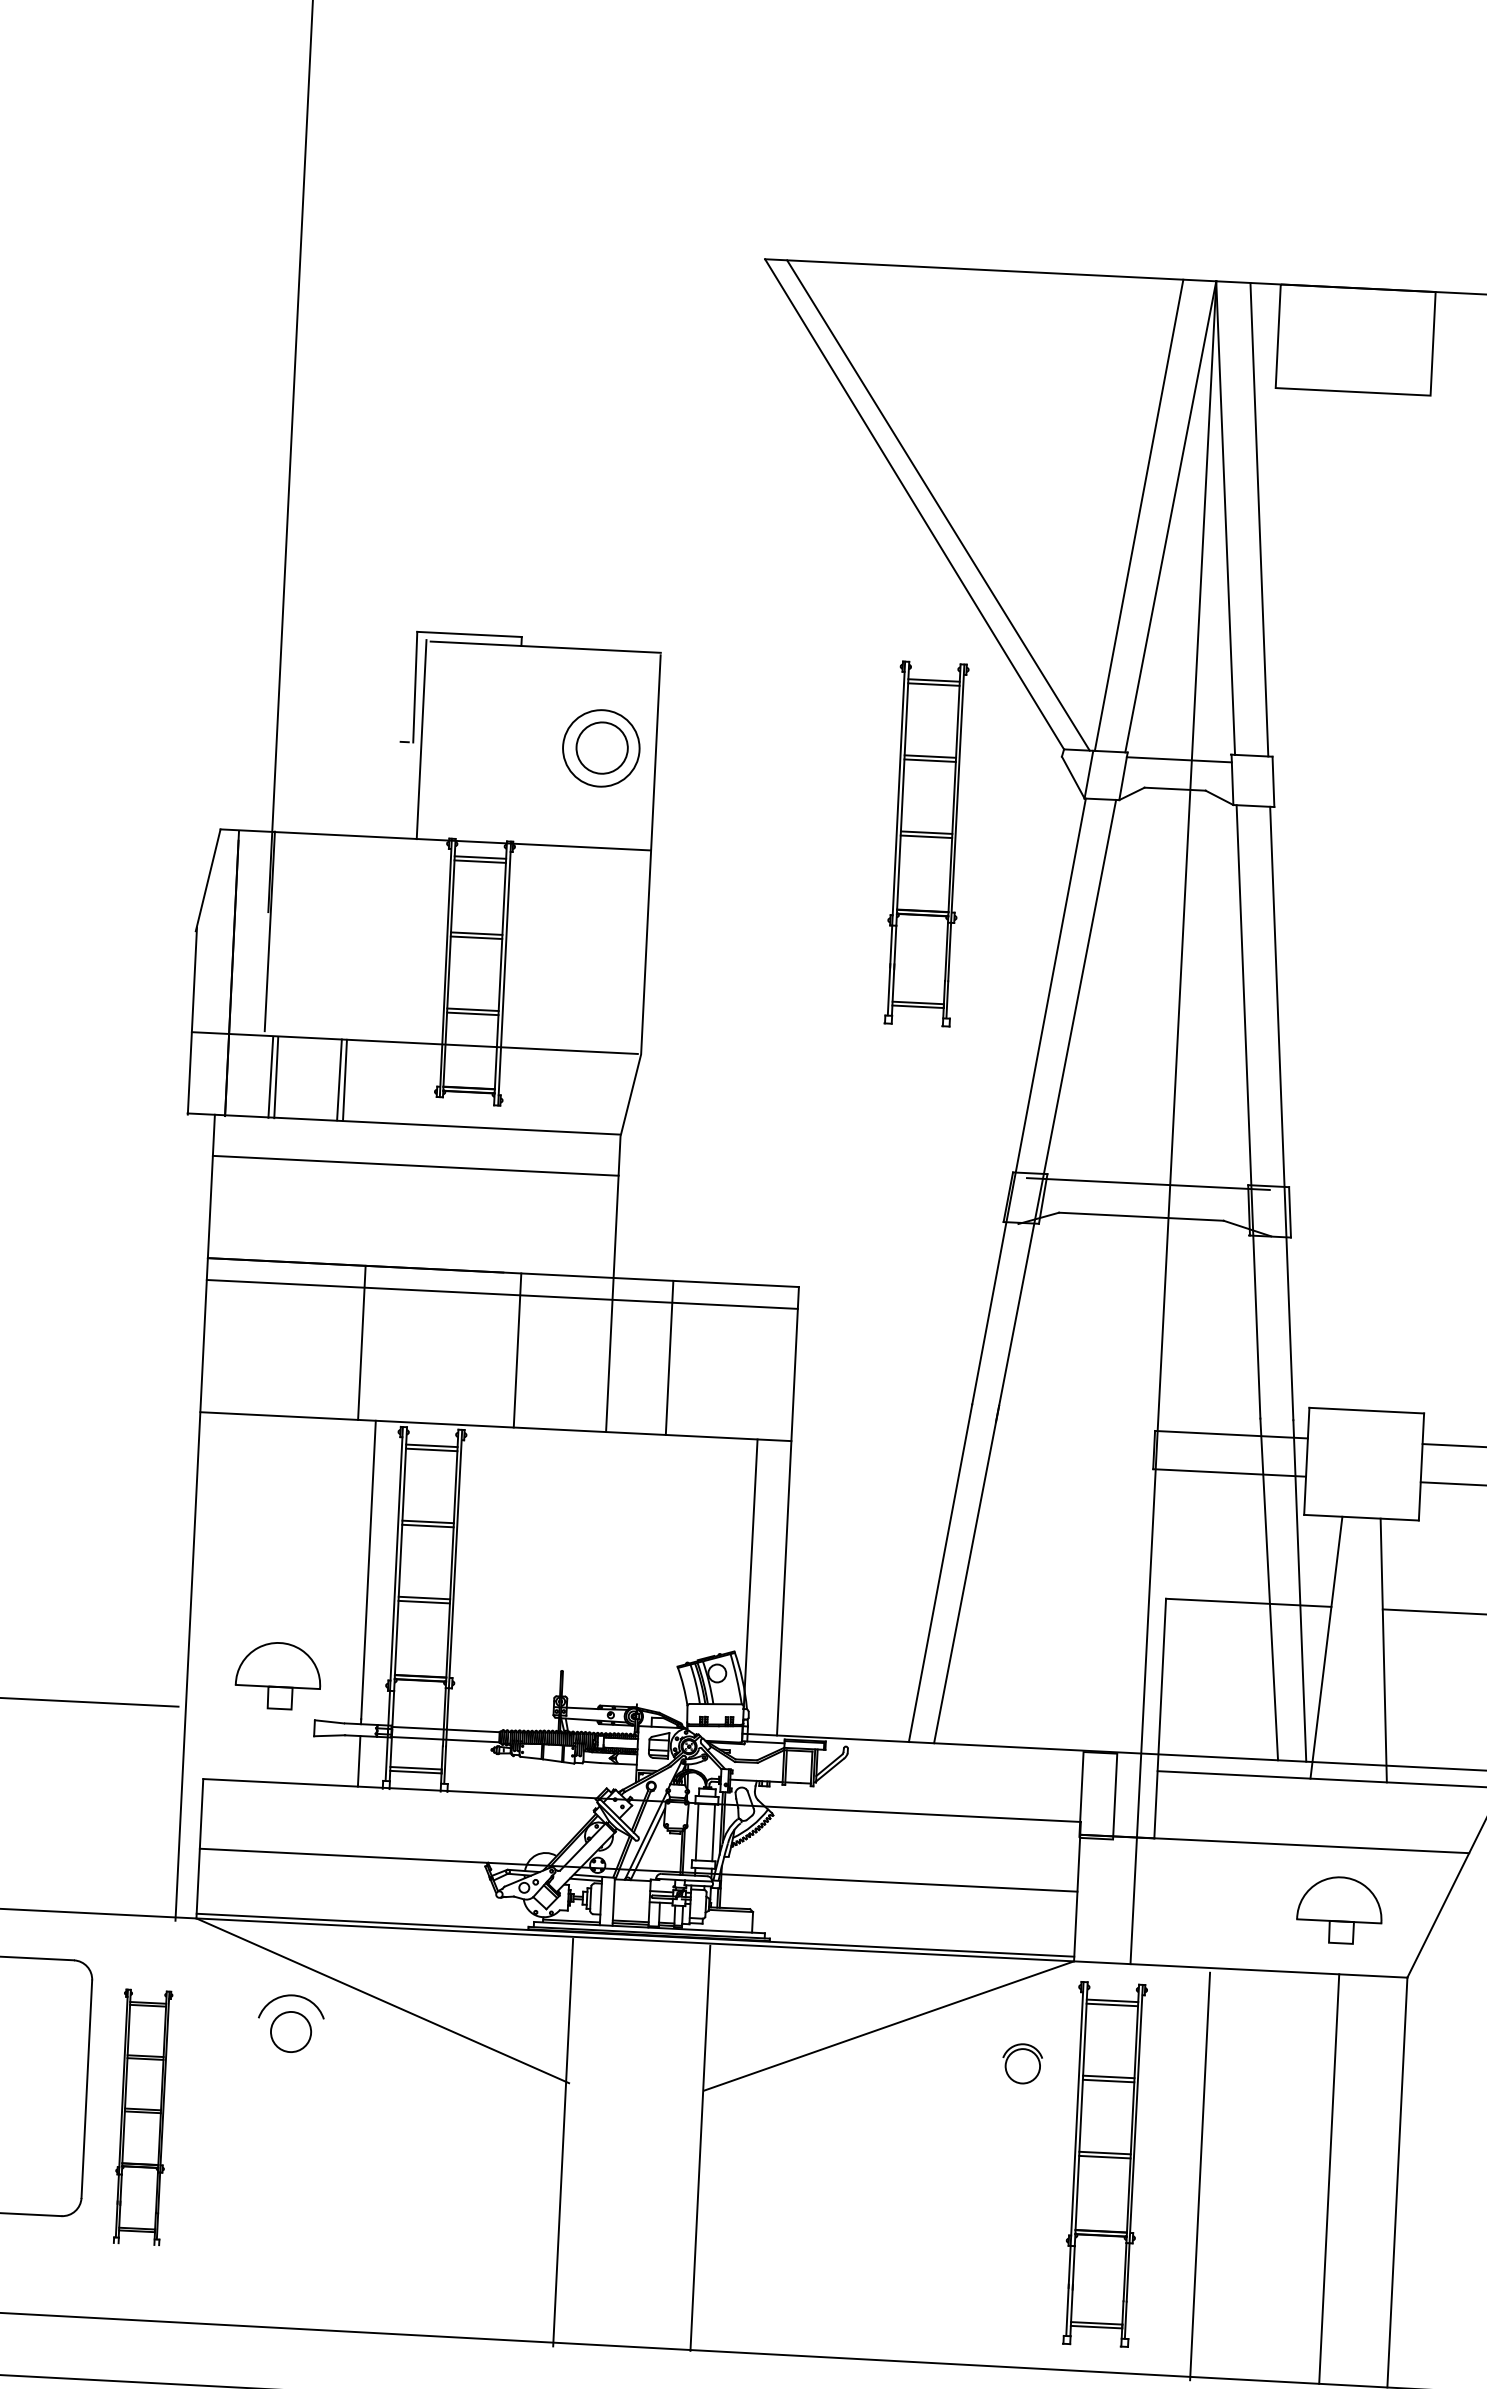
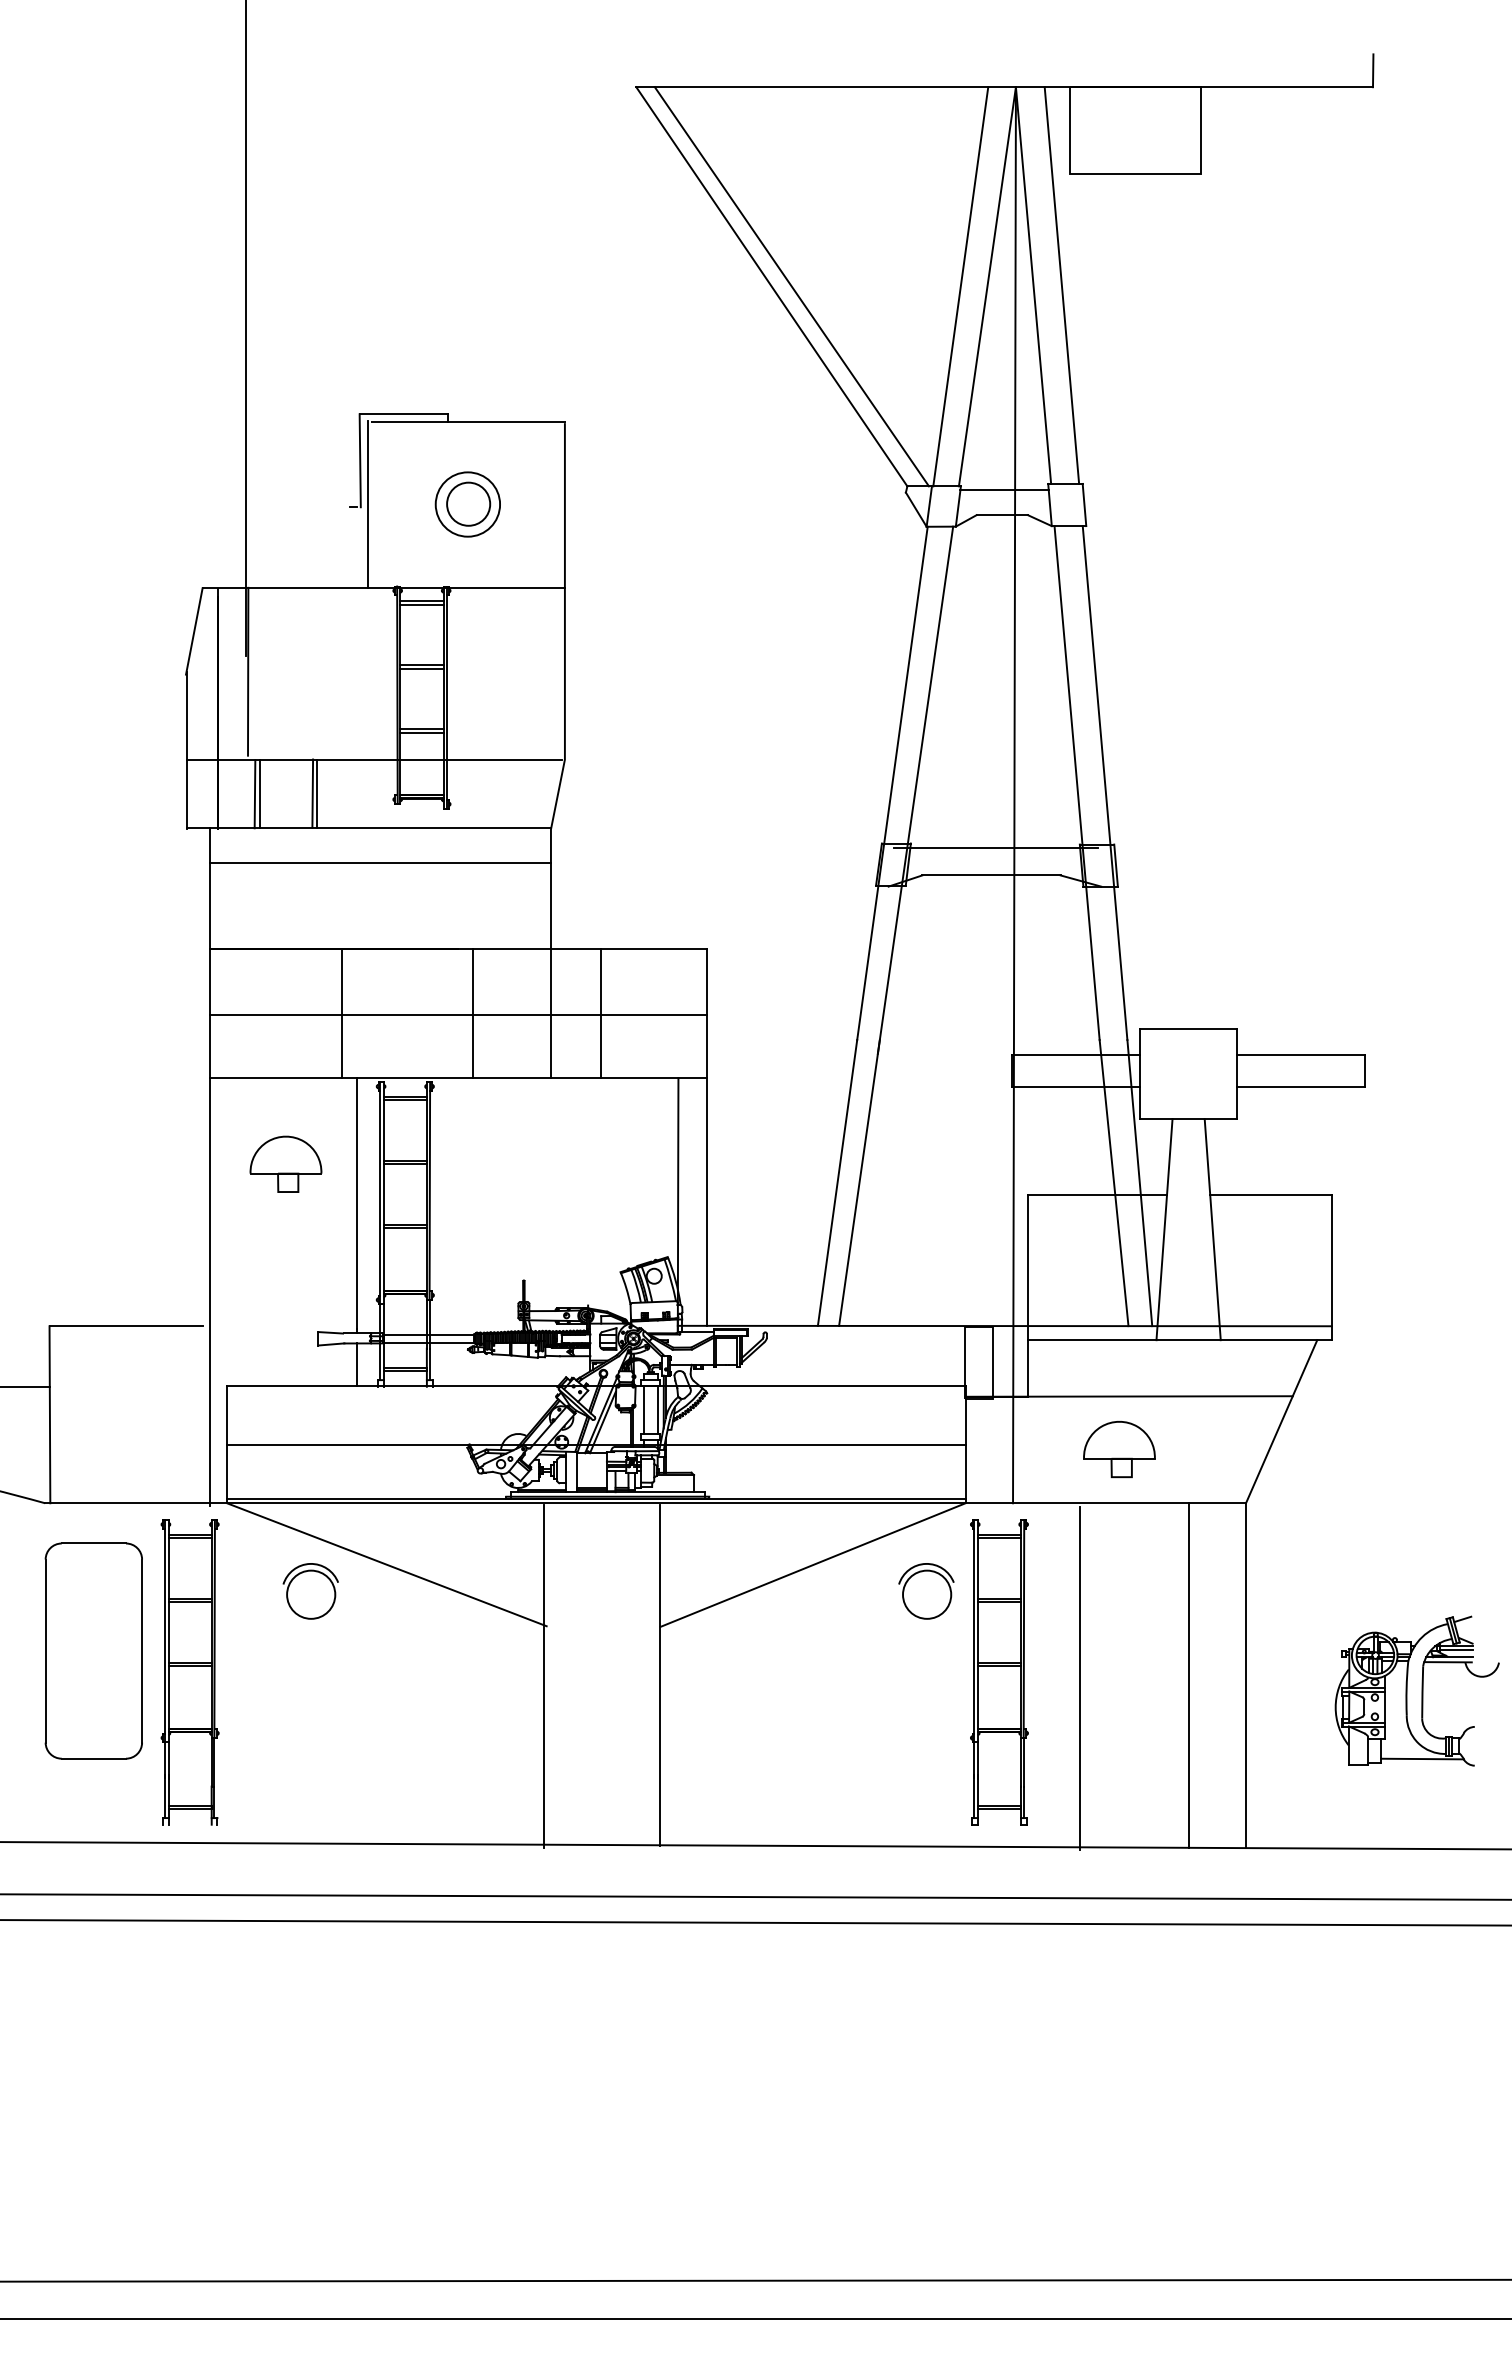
part: (600, 748) -> (467, 504), moved
part: (926, 844) -> (795, 571), removed
line: (501, 1293) -> (457, 1014), moved
part: (277, 1674) -> (285, 1163), moved
part: (1339, 1910) -> (1119, 1449), moved
circle: (291, 2031) -> (311, 1594), size x1.43
part: (1022, 2063) -> (926, 1591), size x1.67
part: (141, 2117) -> (189, 1672), size x1.43

